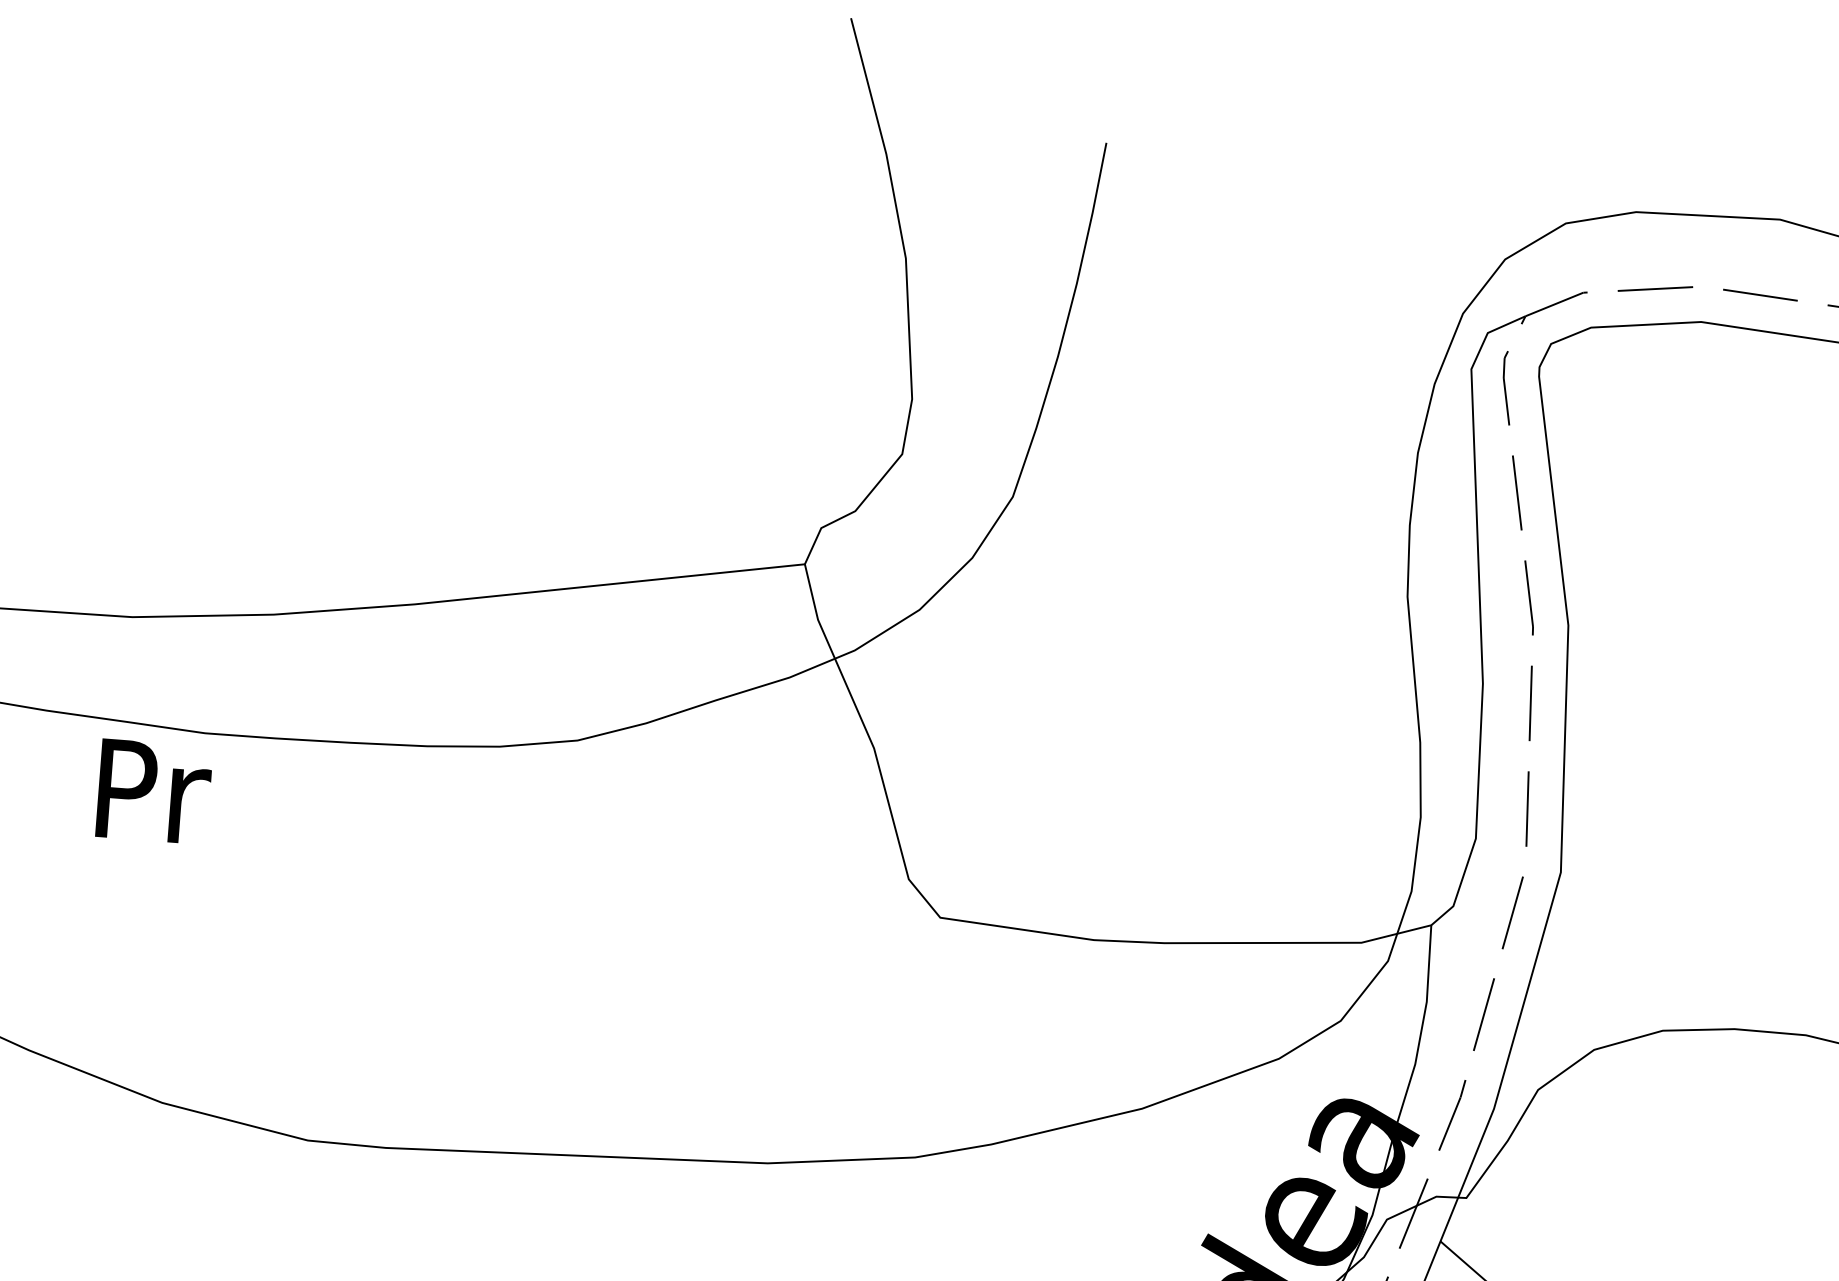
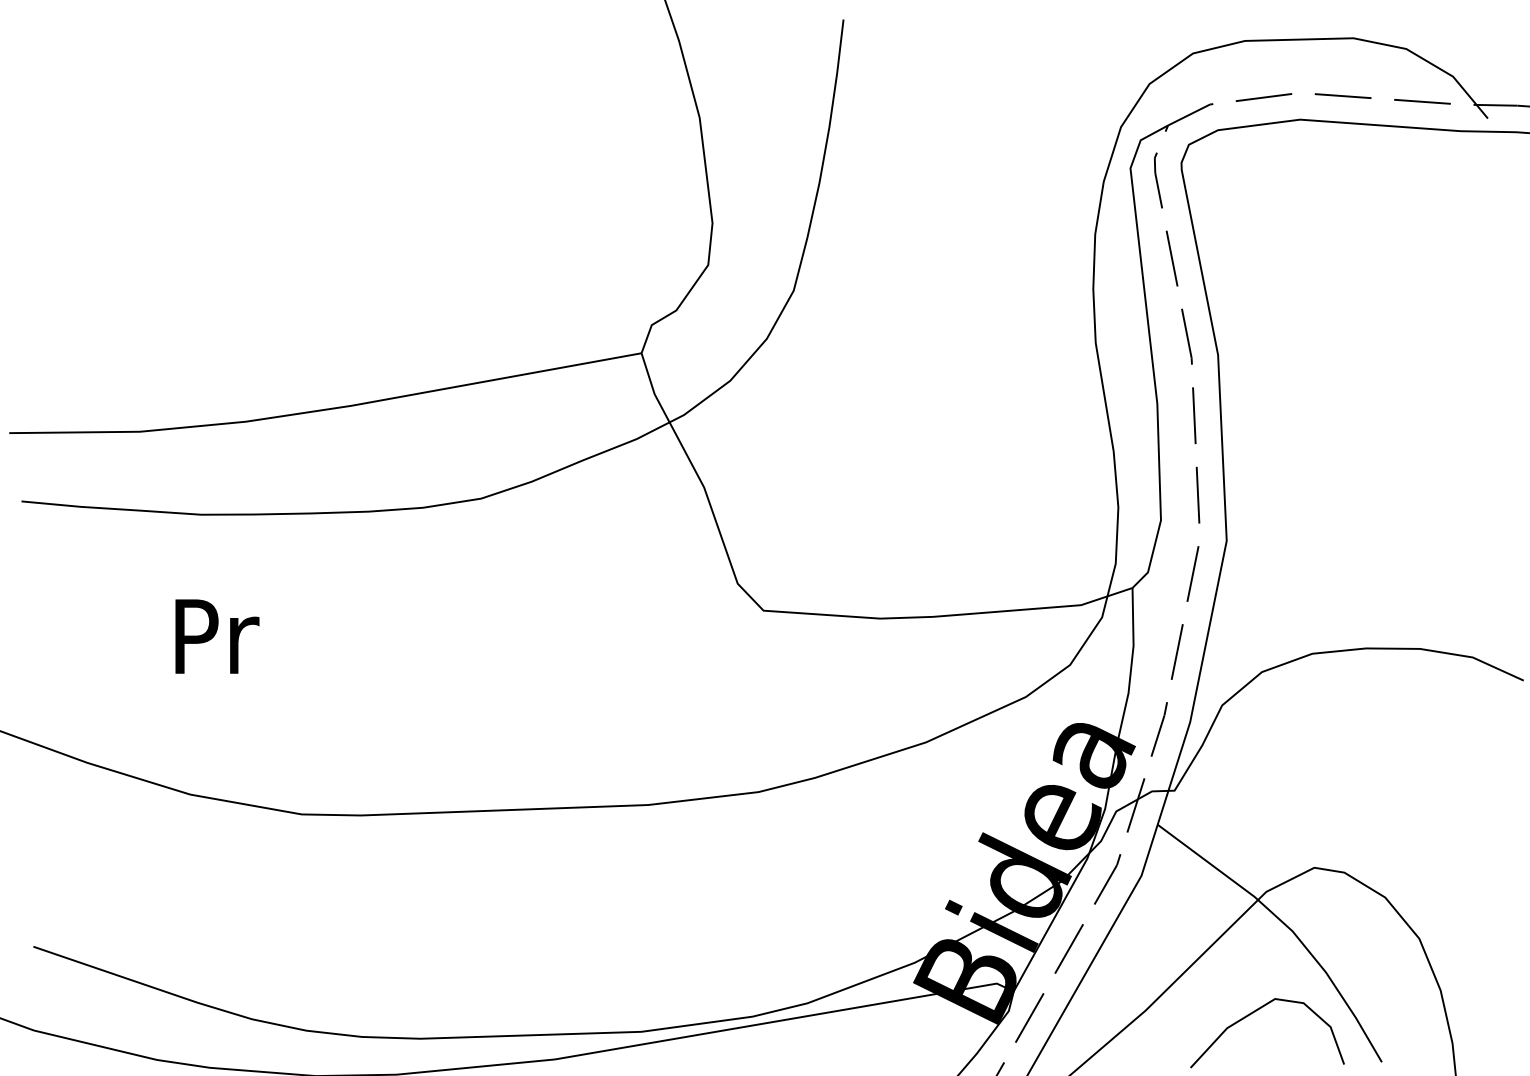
text: (154, 791) -> (217, 636), moved

